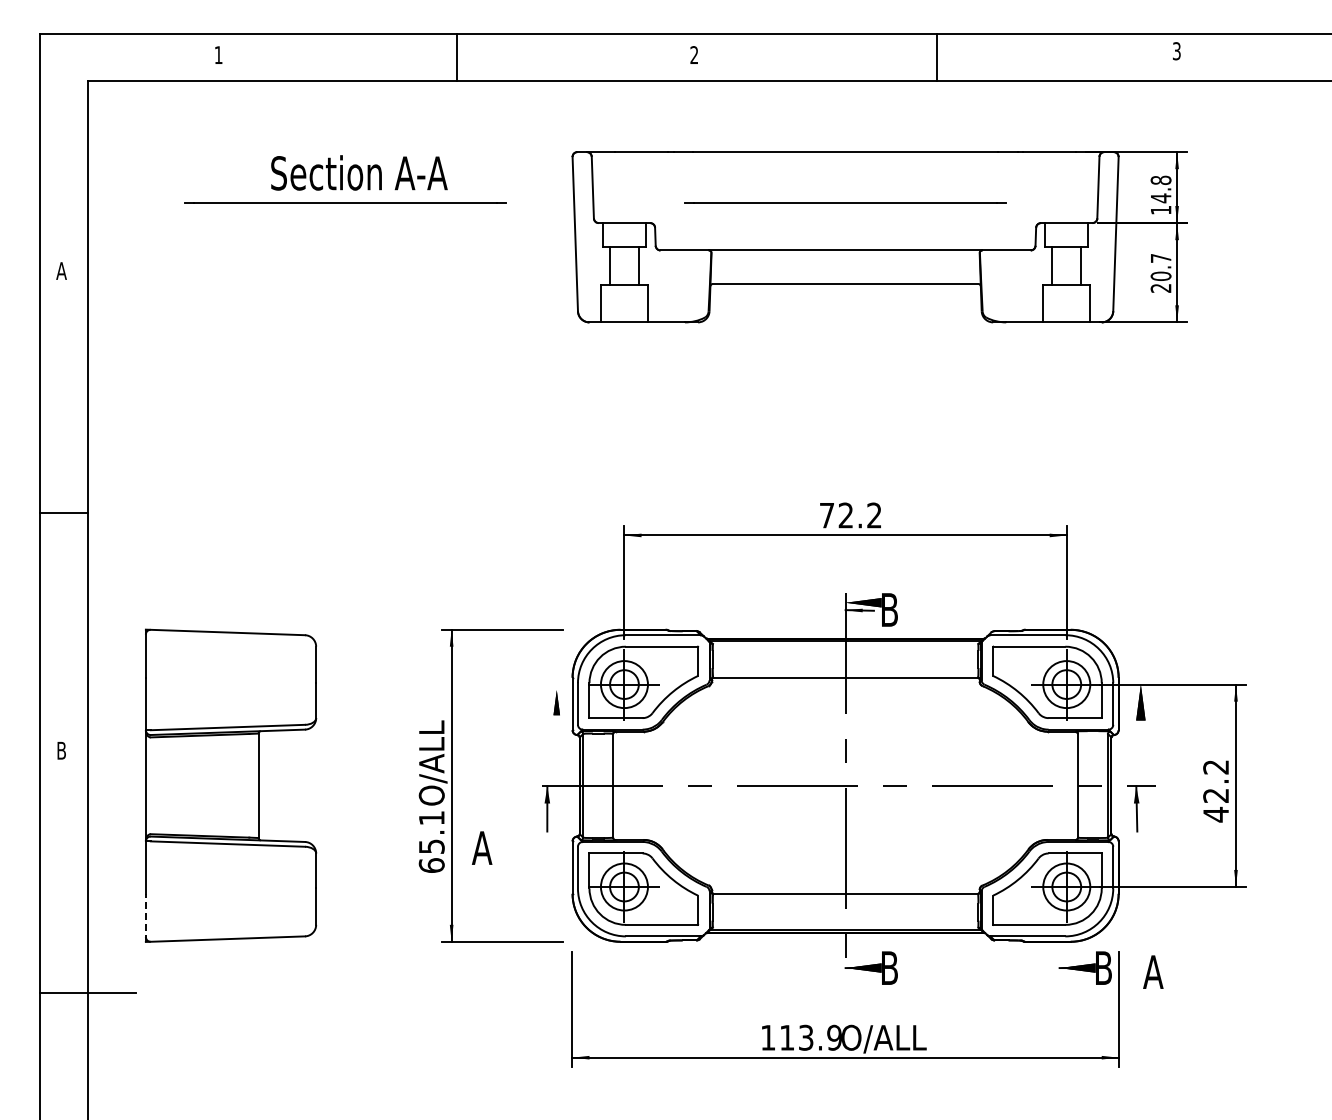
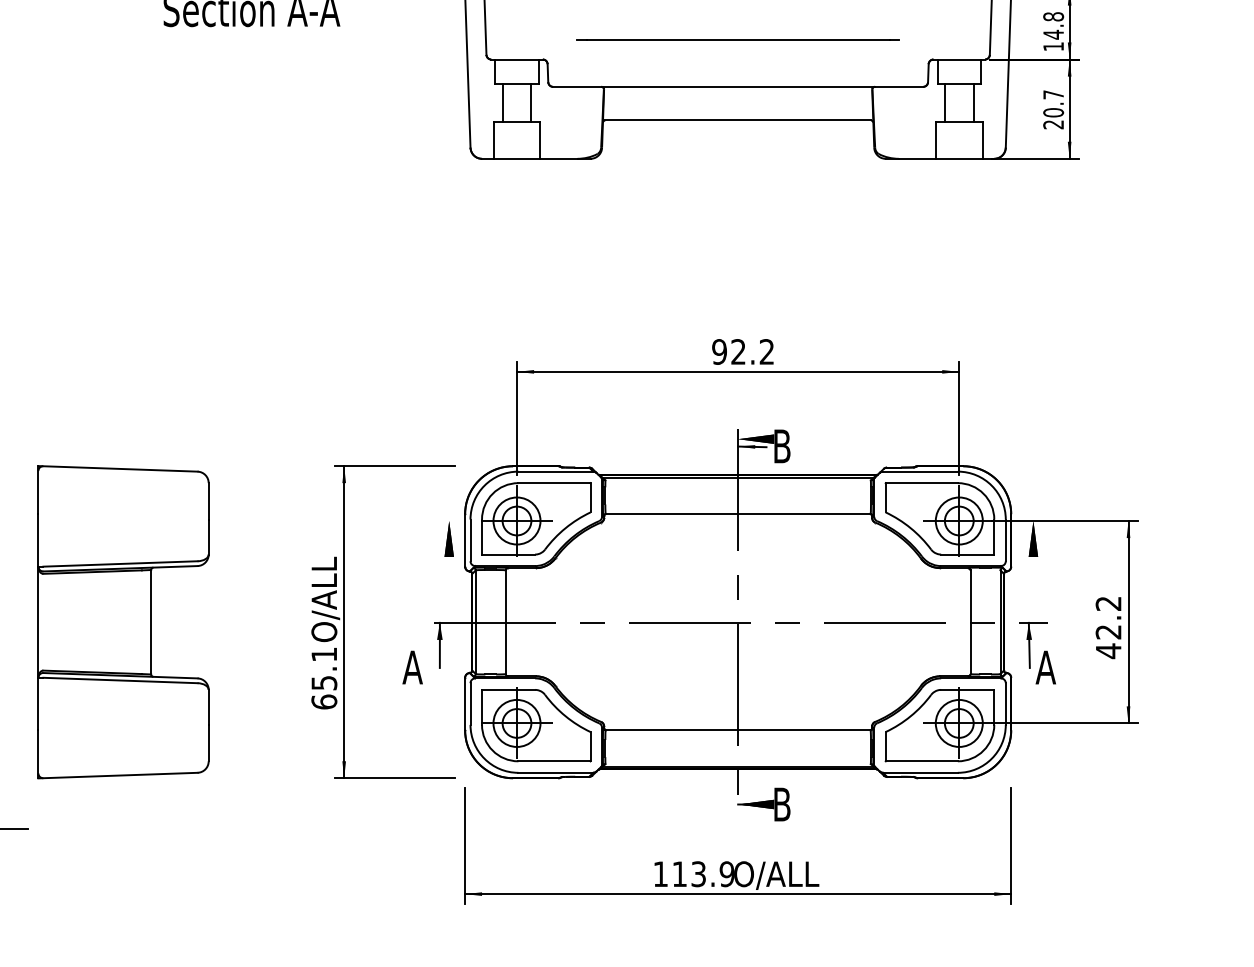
line: (345, 202) -> (238, 38), removed
text: (826, 515) -> (719, 351), 72.2 -> 92.2
part: (556, 702) -> (449, 538), size x1.43
text: (482, 847) -> (413, 666), moved
line: (145, 917) -> (38, 753), dashed -> solid
part: (1084, 967) -> (977, 803), removed
text: (1153, 971) -> (1046, 666), moved

